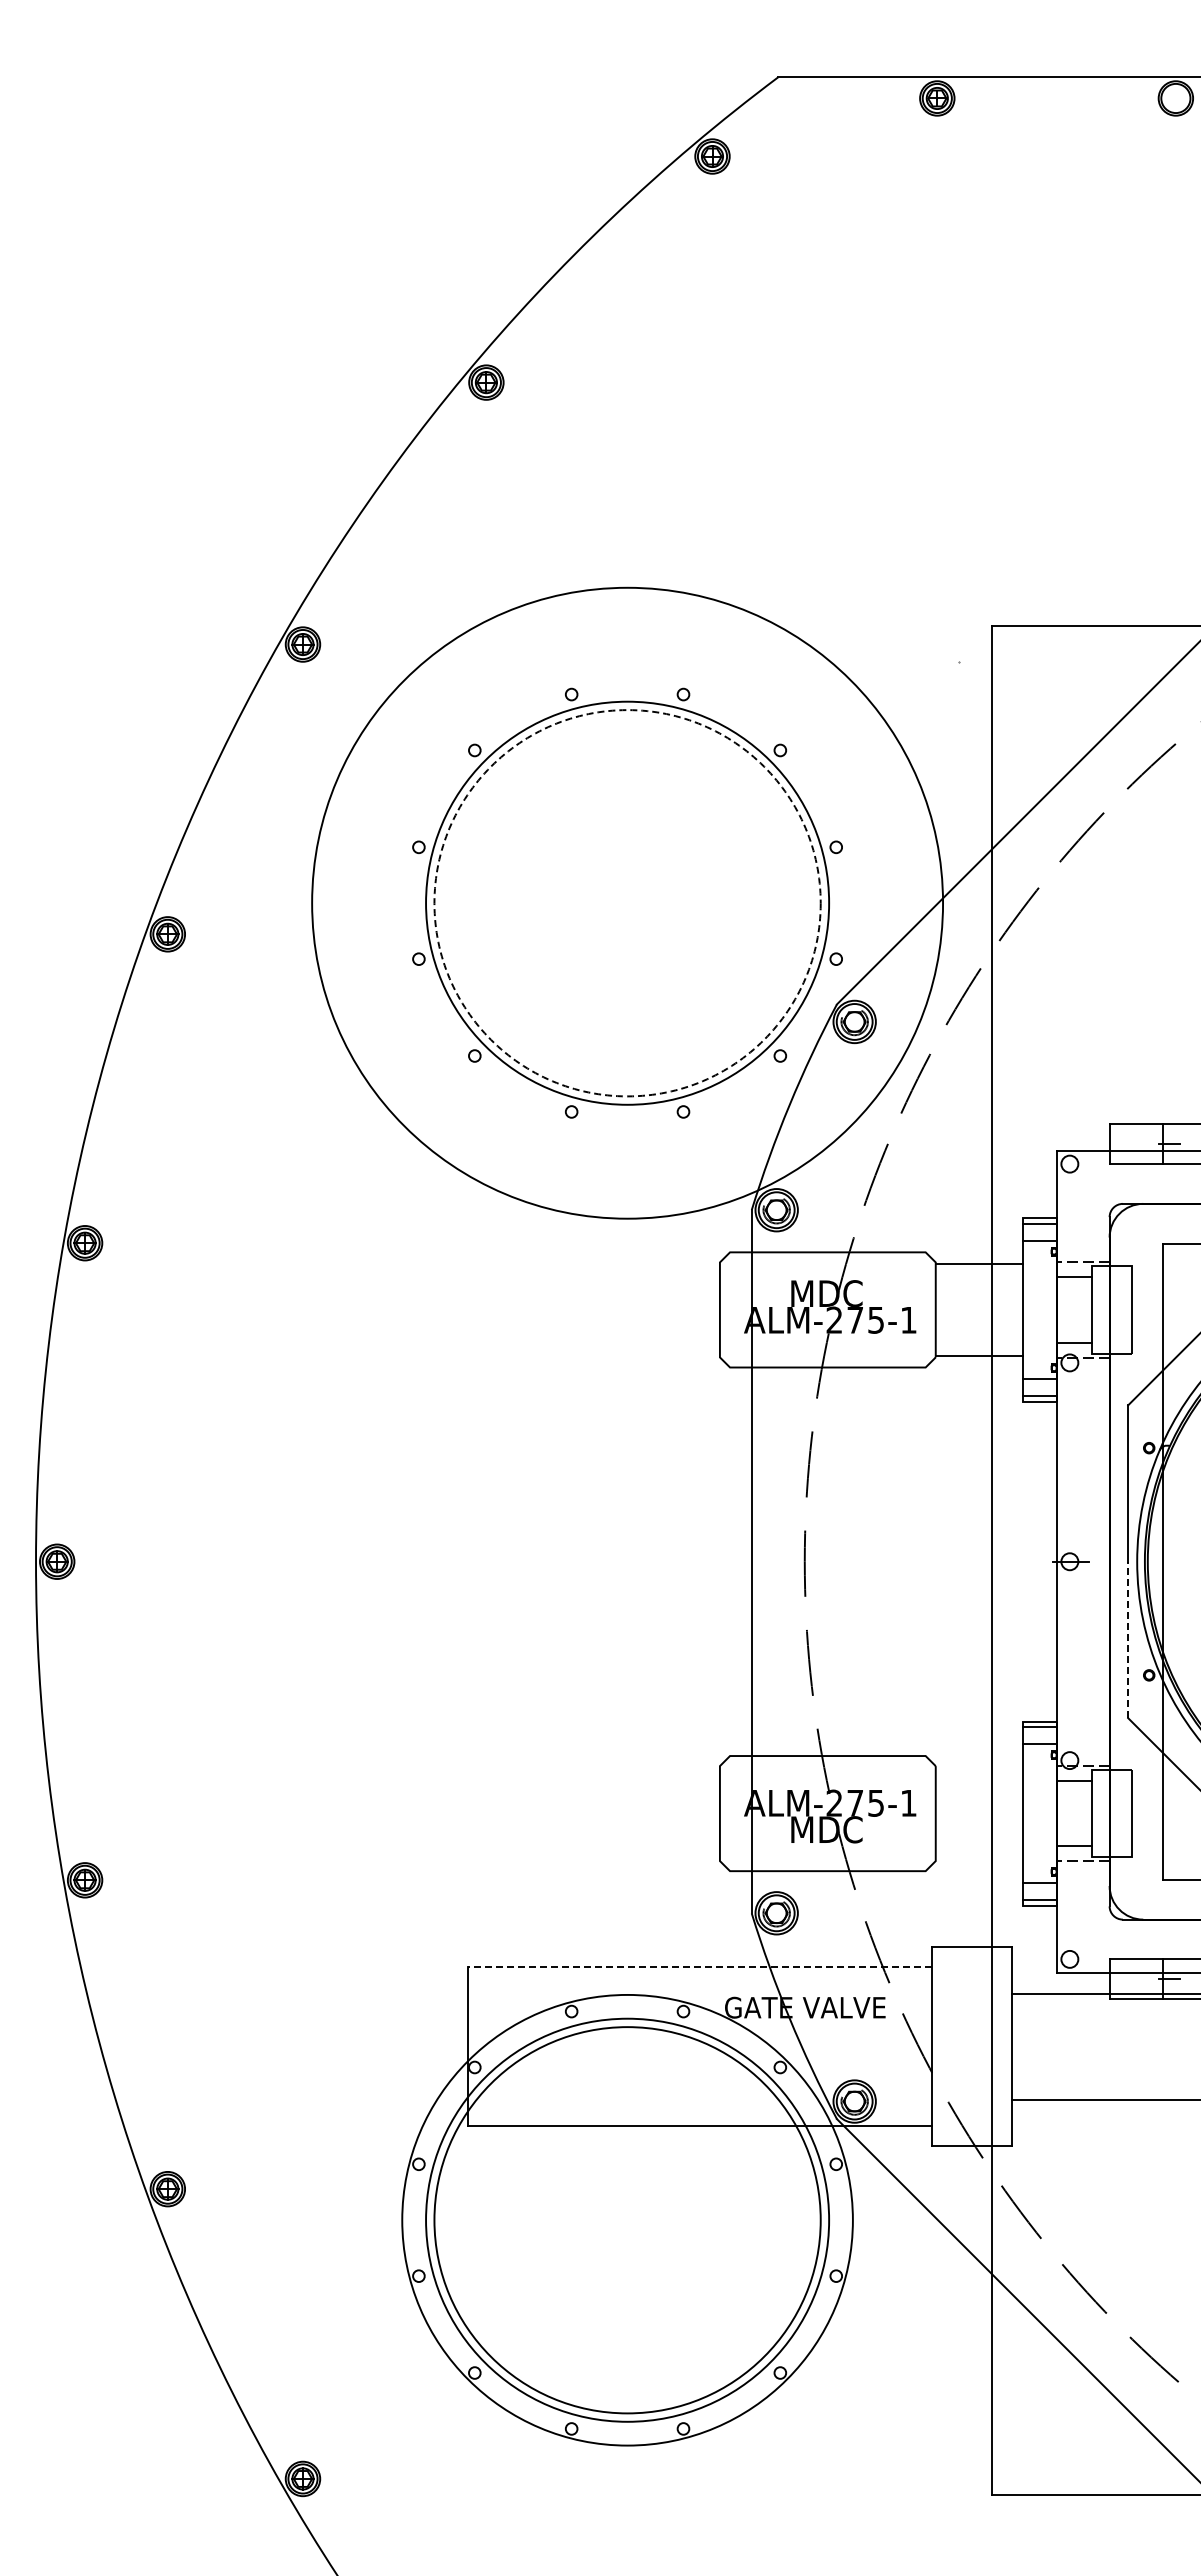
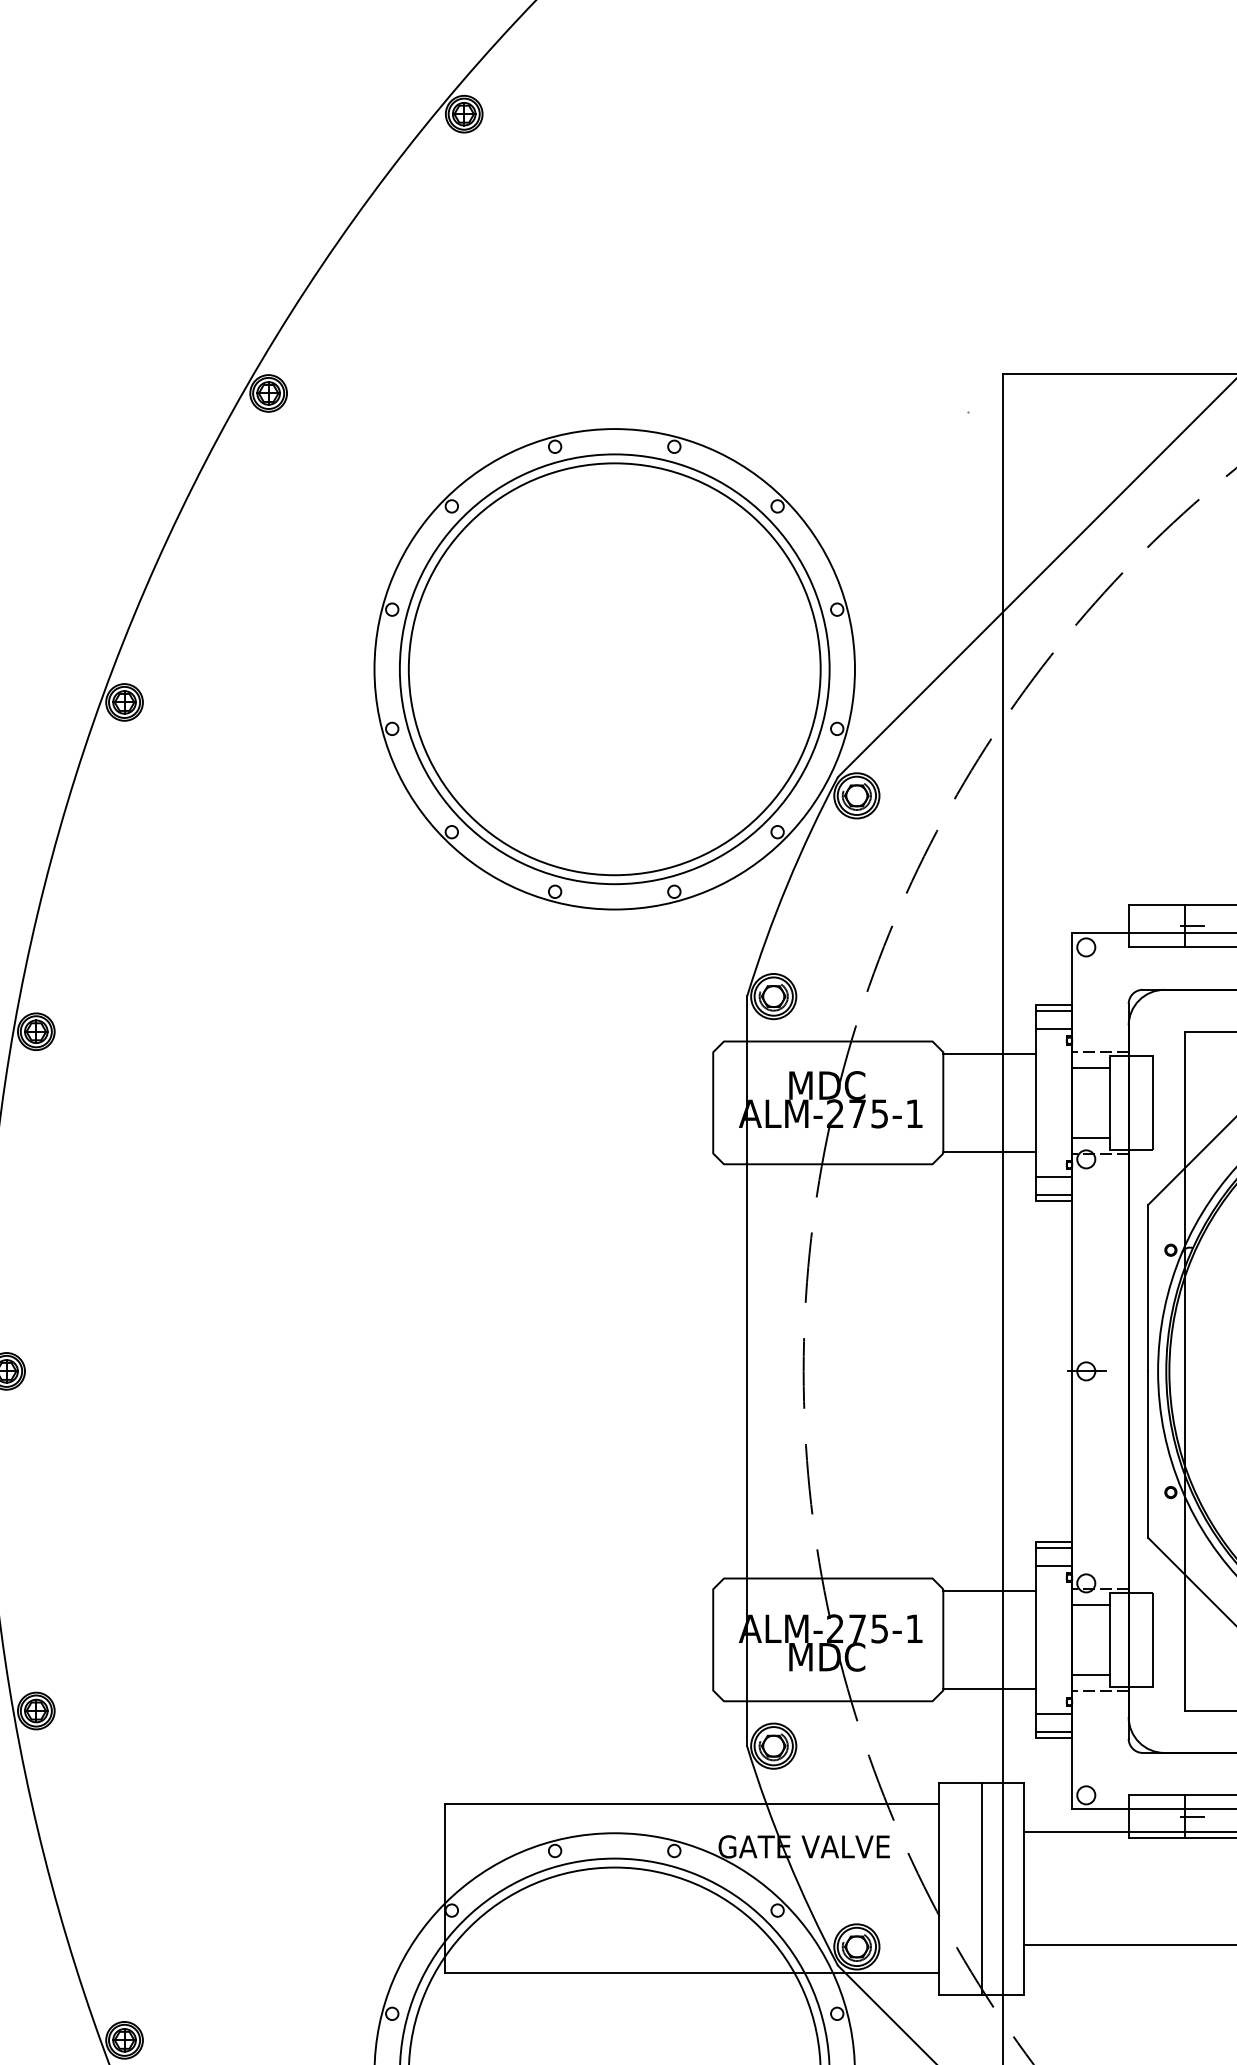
circle: (627, 902) -> (614, 668), size x0.71
circle: (627, 903) -> (614, 669), dashed -> solid
line: (1128, 1639) -> (1148, 1454), dashed -> solid
line: (978, 1767) -> (988, 1590), added
line: (978, 1859) -> (988, 1688), added
line: (700, 1967) -> (692, 1803), dashed -> solid
line: (971, 2046) -> (981, 1888), added

